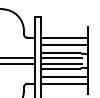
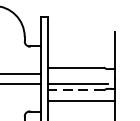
line: (63, 37) -> (80, 45), removed
line: (63, 45) -> (80, 57), removed
line: (61, 57) -> (77, 74), removed
line: (60, 68) -> (76, 89), solid -> dashed
line: (63, 83) -> (80, 111), removed

